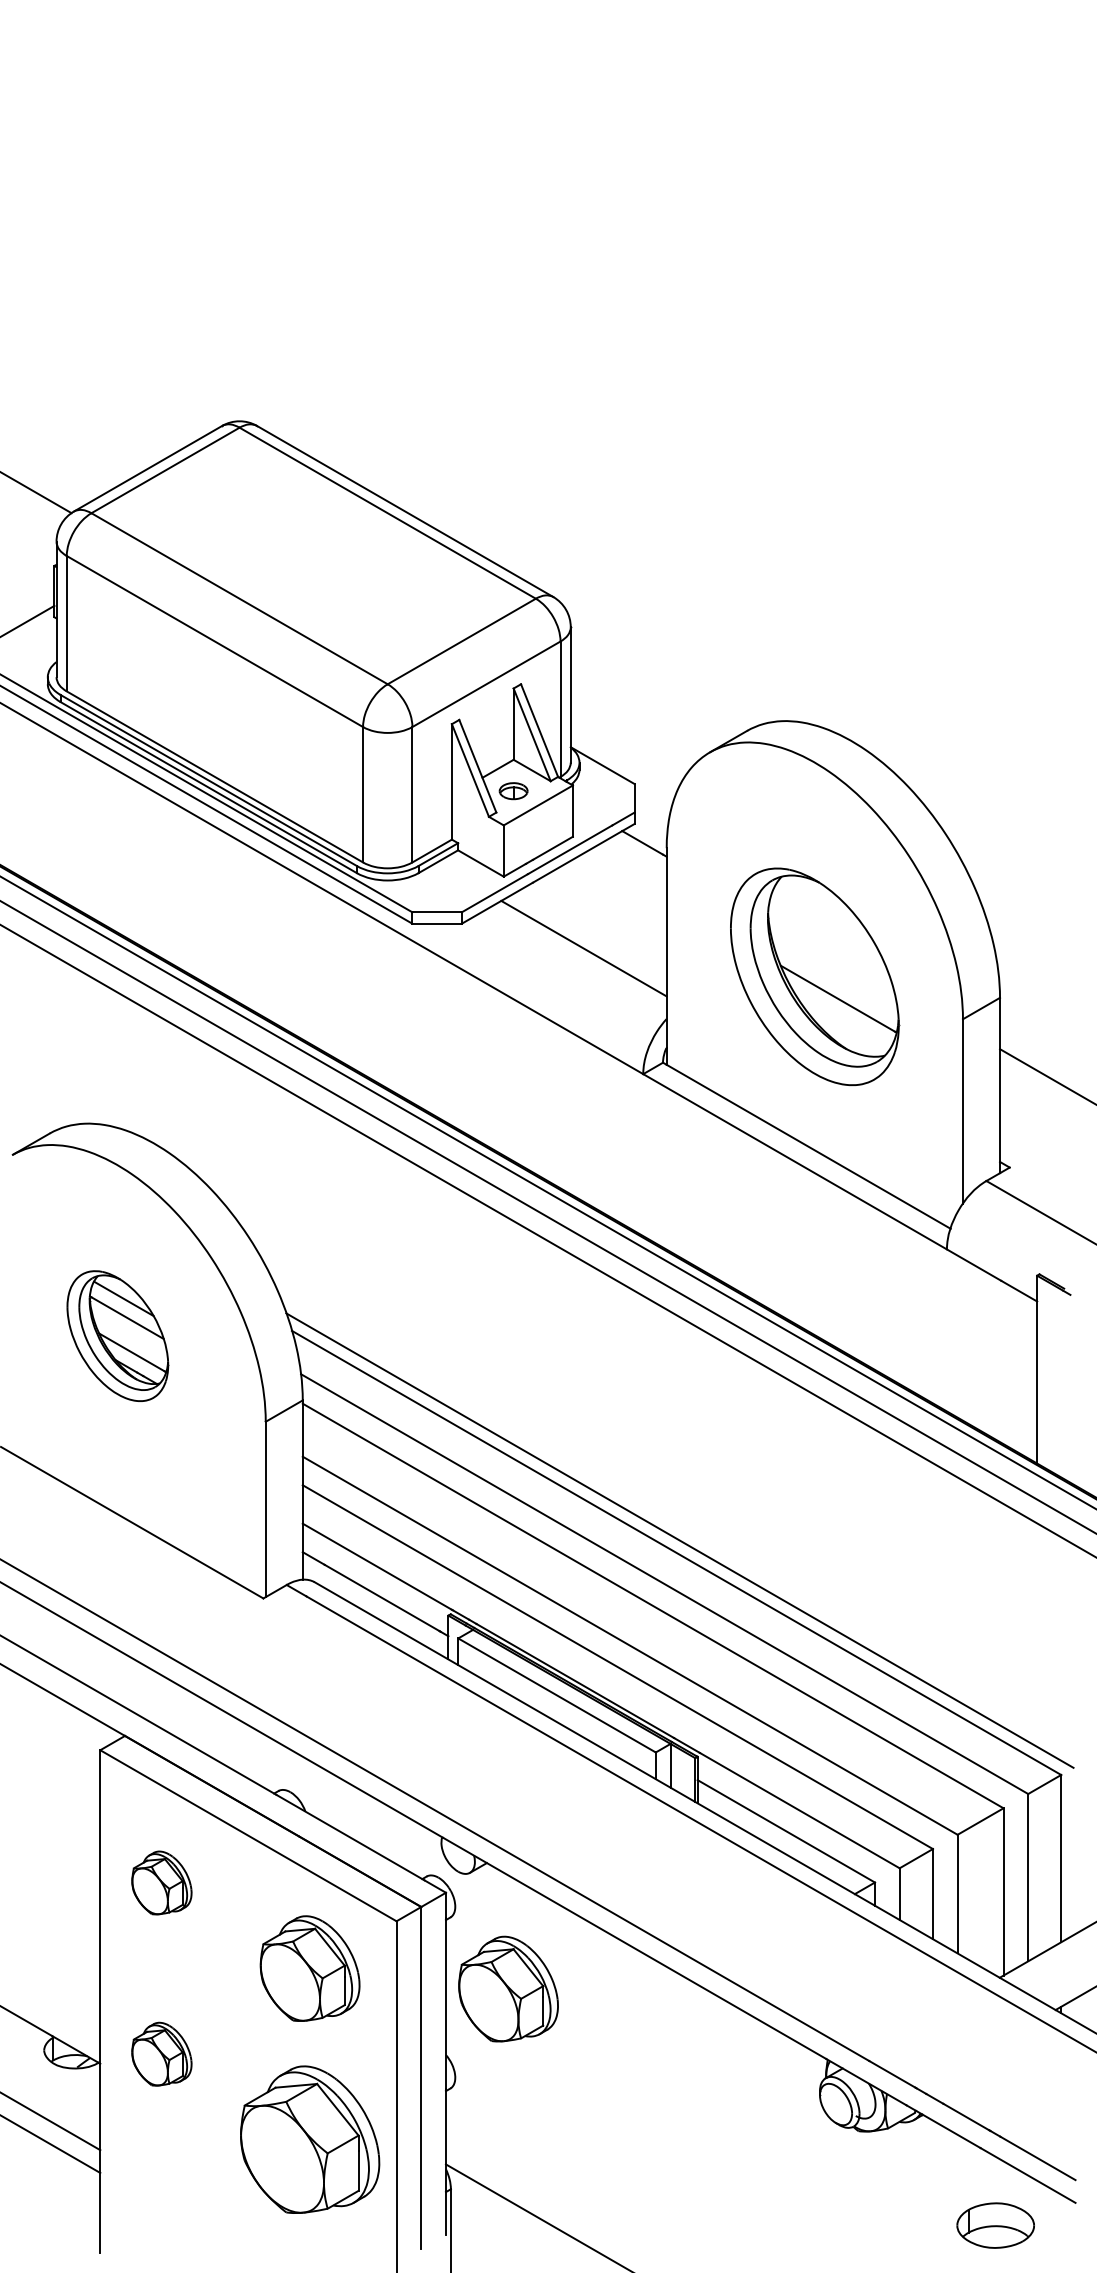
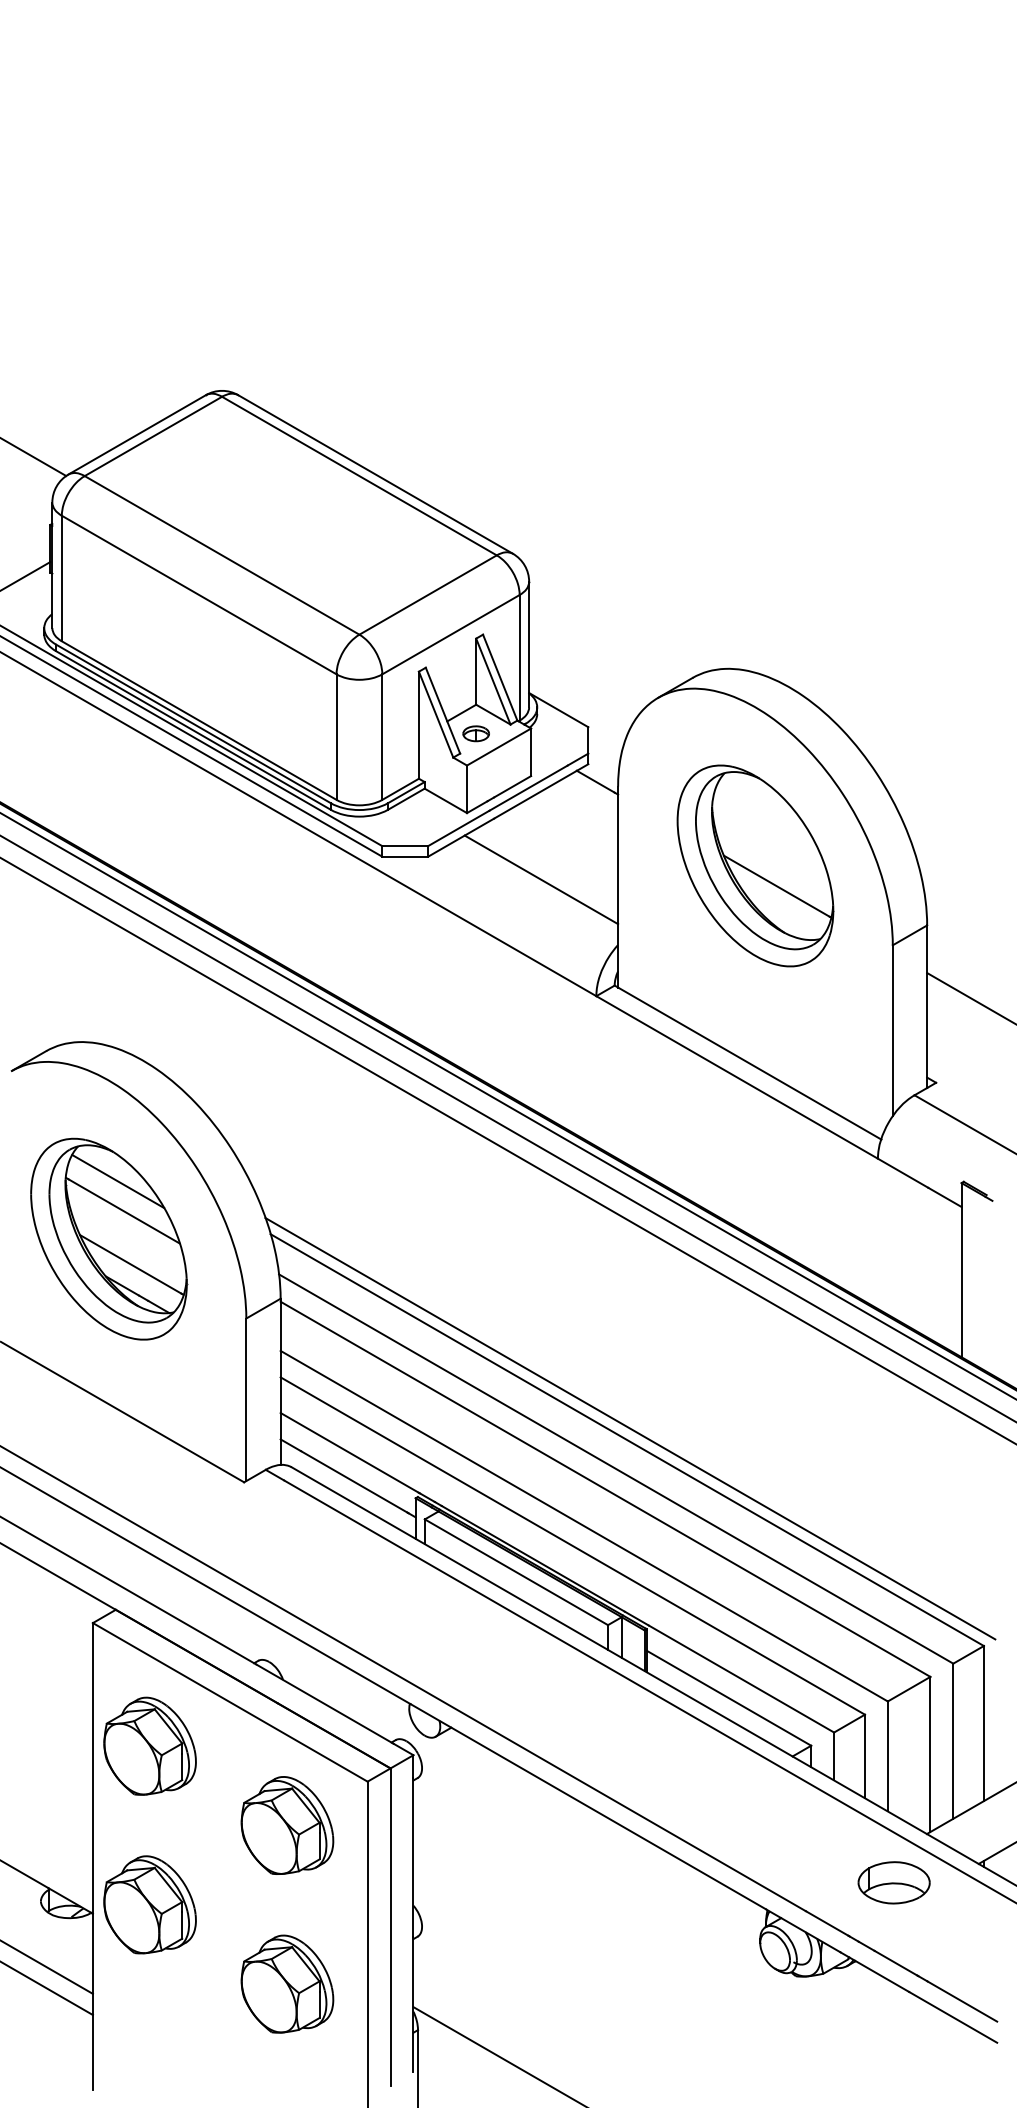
part: (814, 976) -> (755, 865), moved
part: (118, 1335) -> (109, 1238), size x1.67
part: (161, 1882) -> (149, 1745), size x1.67
part: (508, 1989) -> (471, 1844), removed
part: (161, 2053) -> (149, 1904), size x1.67
part: (310, 2138) -> (287, 1983), size x0.71
part: (994, 2225) -> (893, 1882), moved

